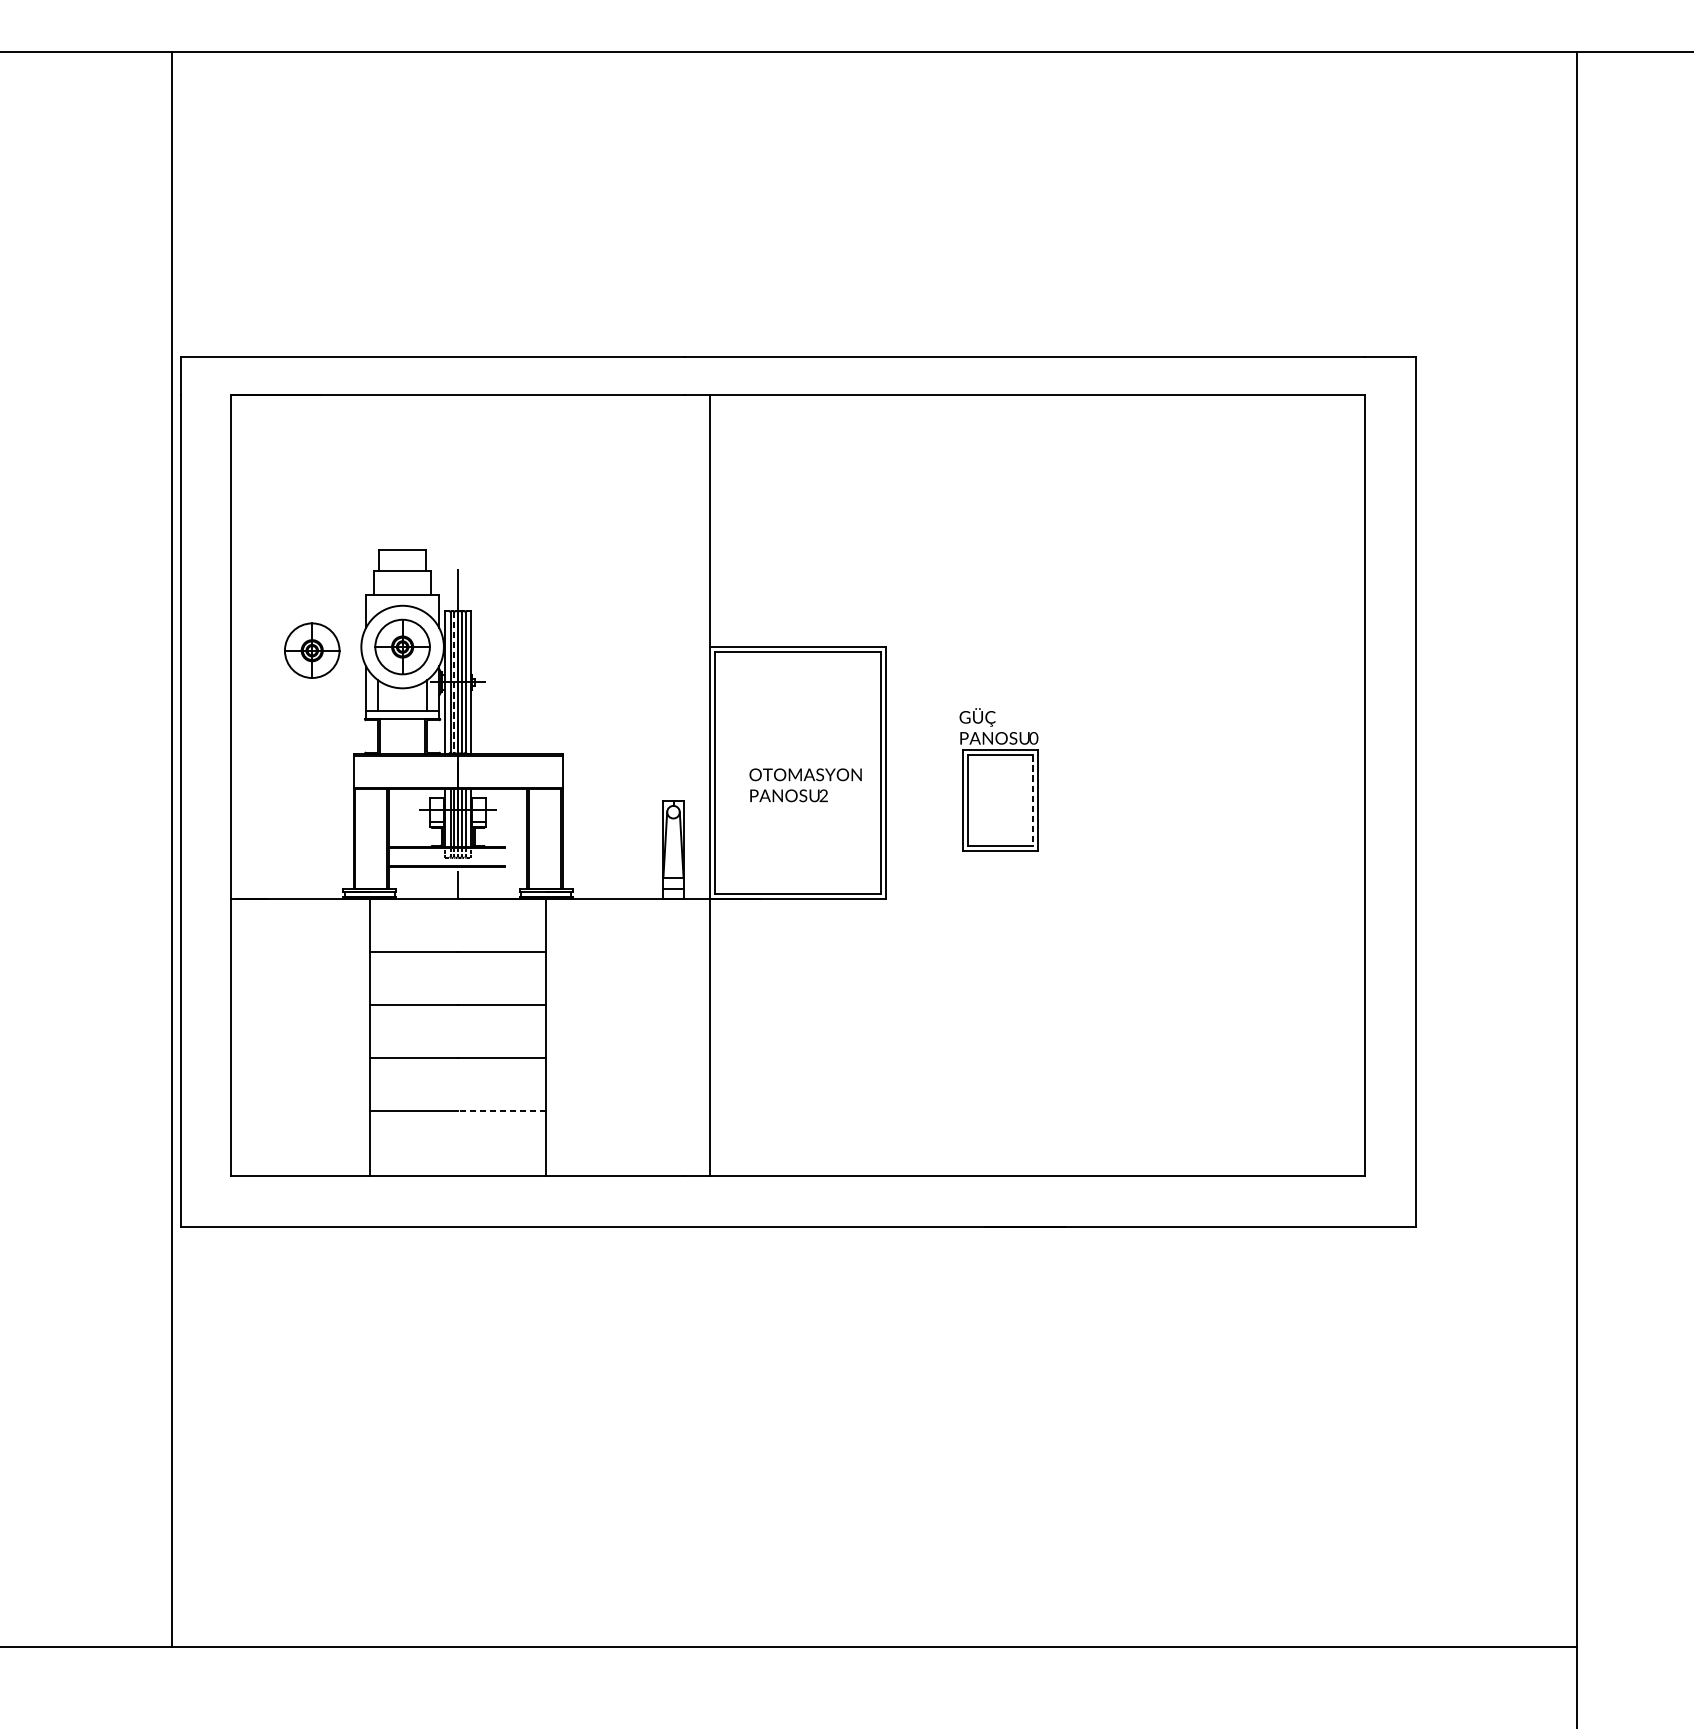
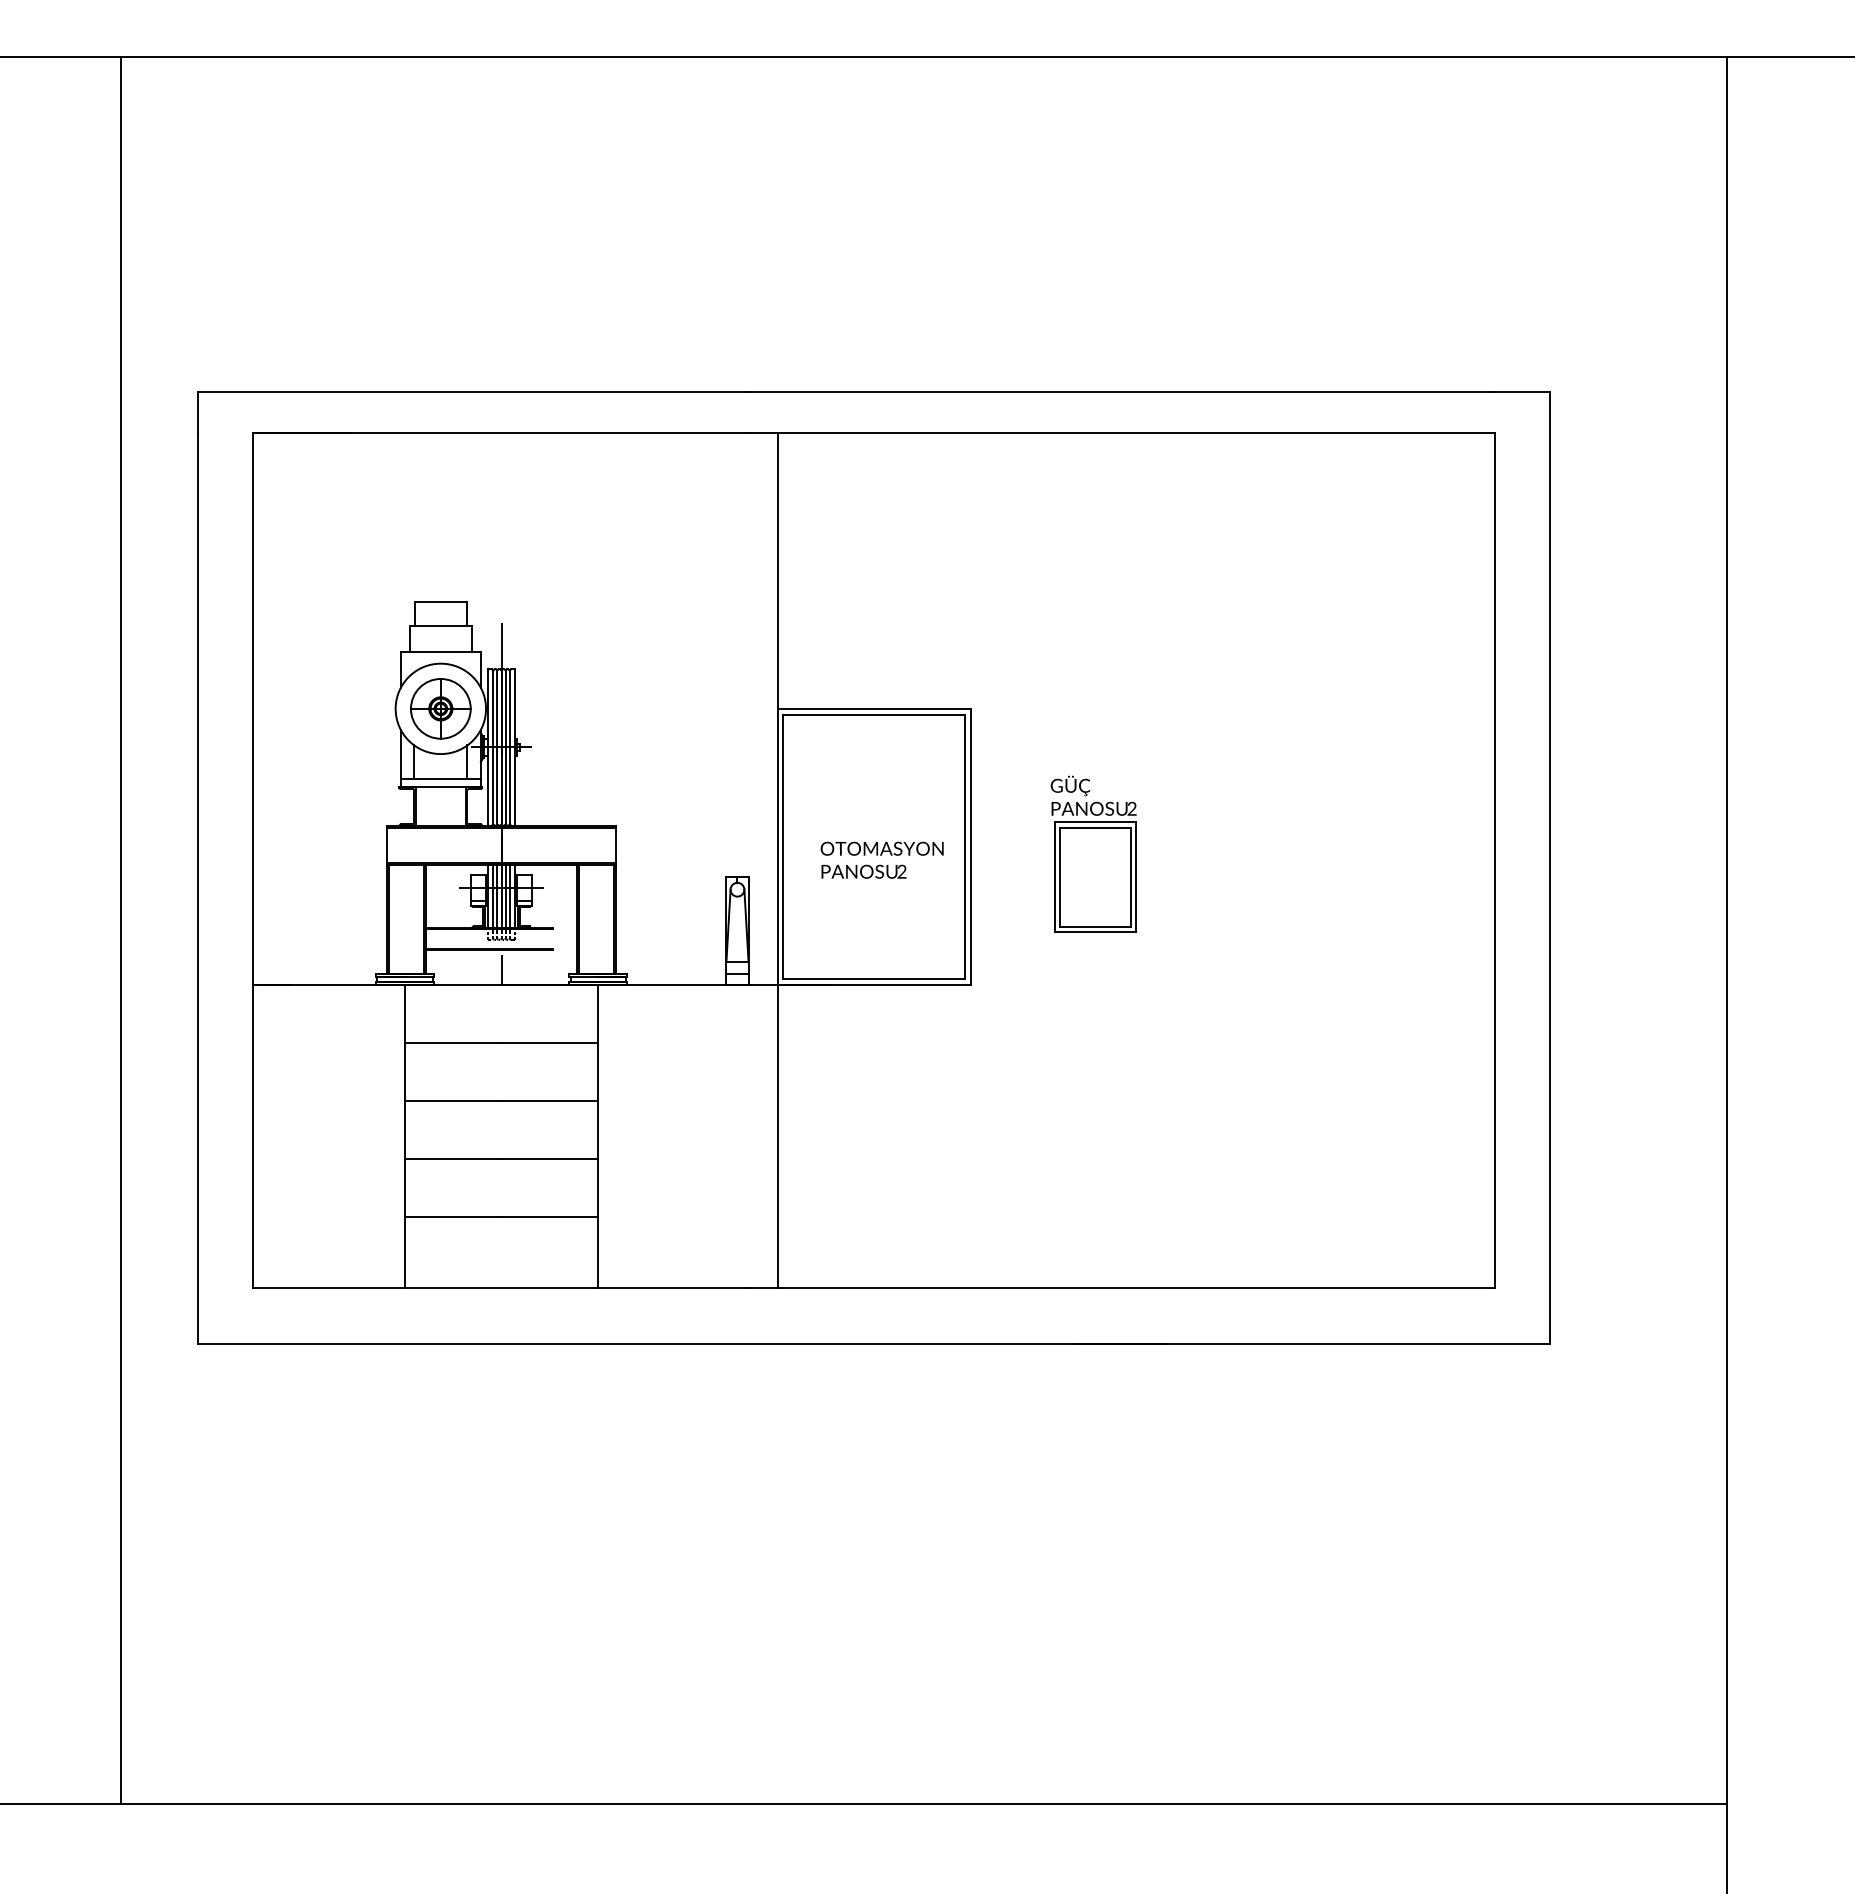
part: (311, 650) -> (341, 712), removed
line: (454, 682) -> (497, 747), dashed -> solid
text: (1034, 738) -> (1132, 808), 0 -> 2
line: (1032, 801) -> (1130, 877), dashed -> solid
line: (172, 848) -> (121, 929), moved
line: (501, 1110) -> (549, 1216), dashed -> solid

